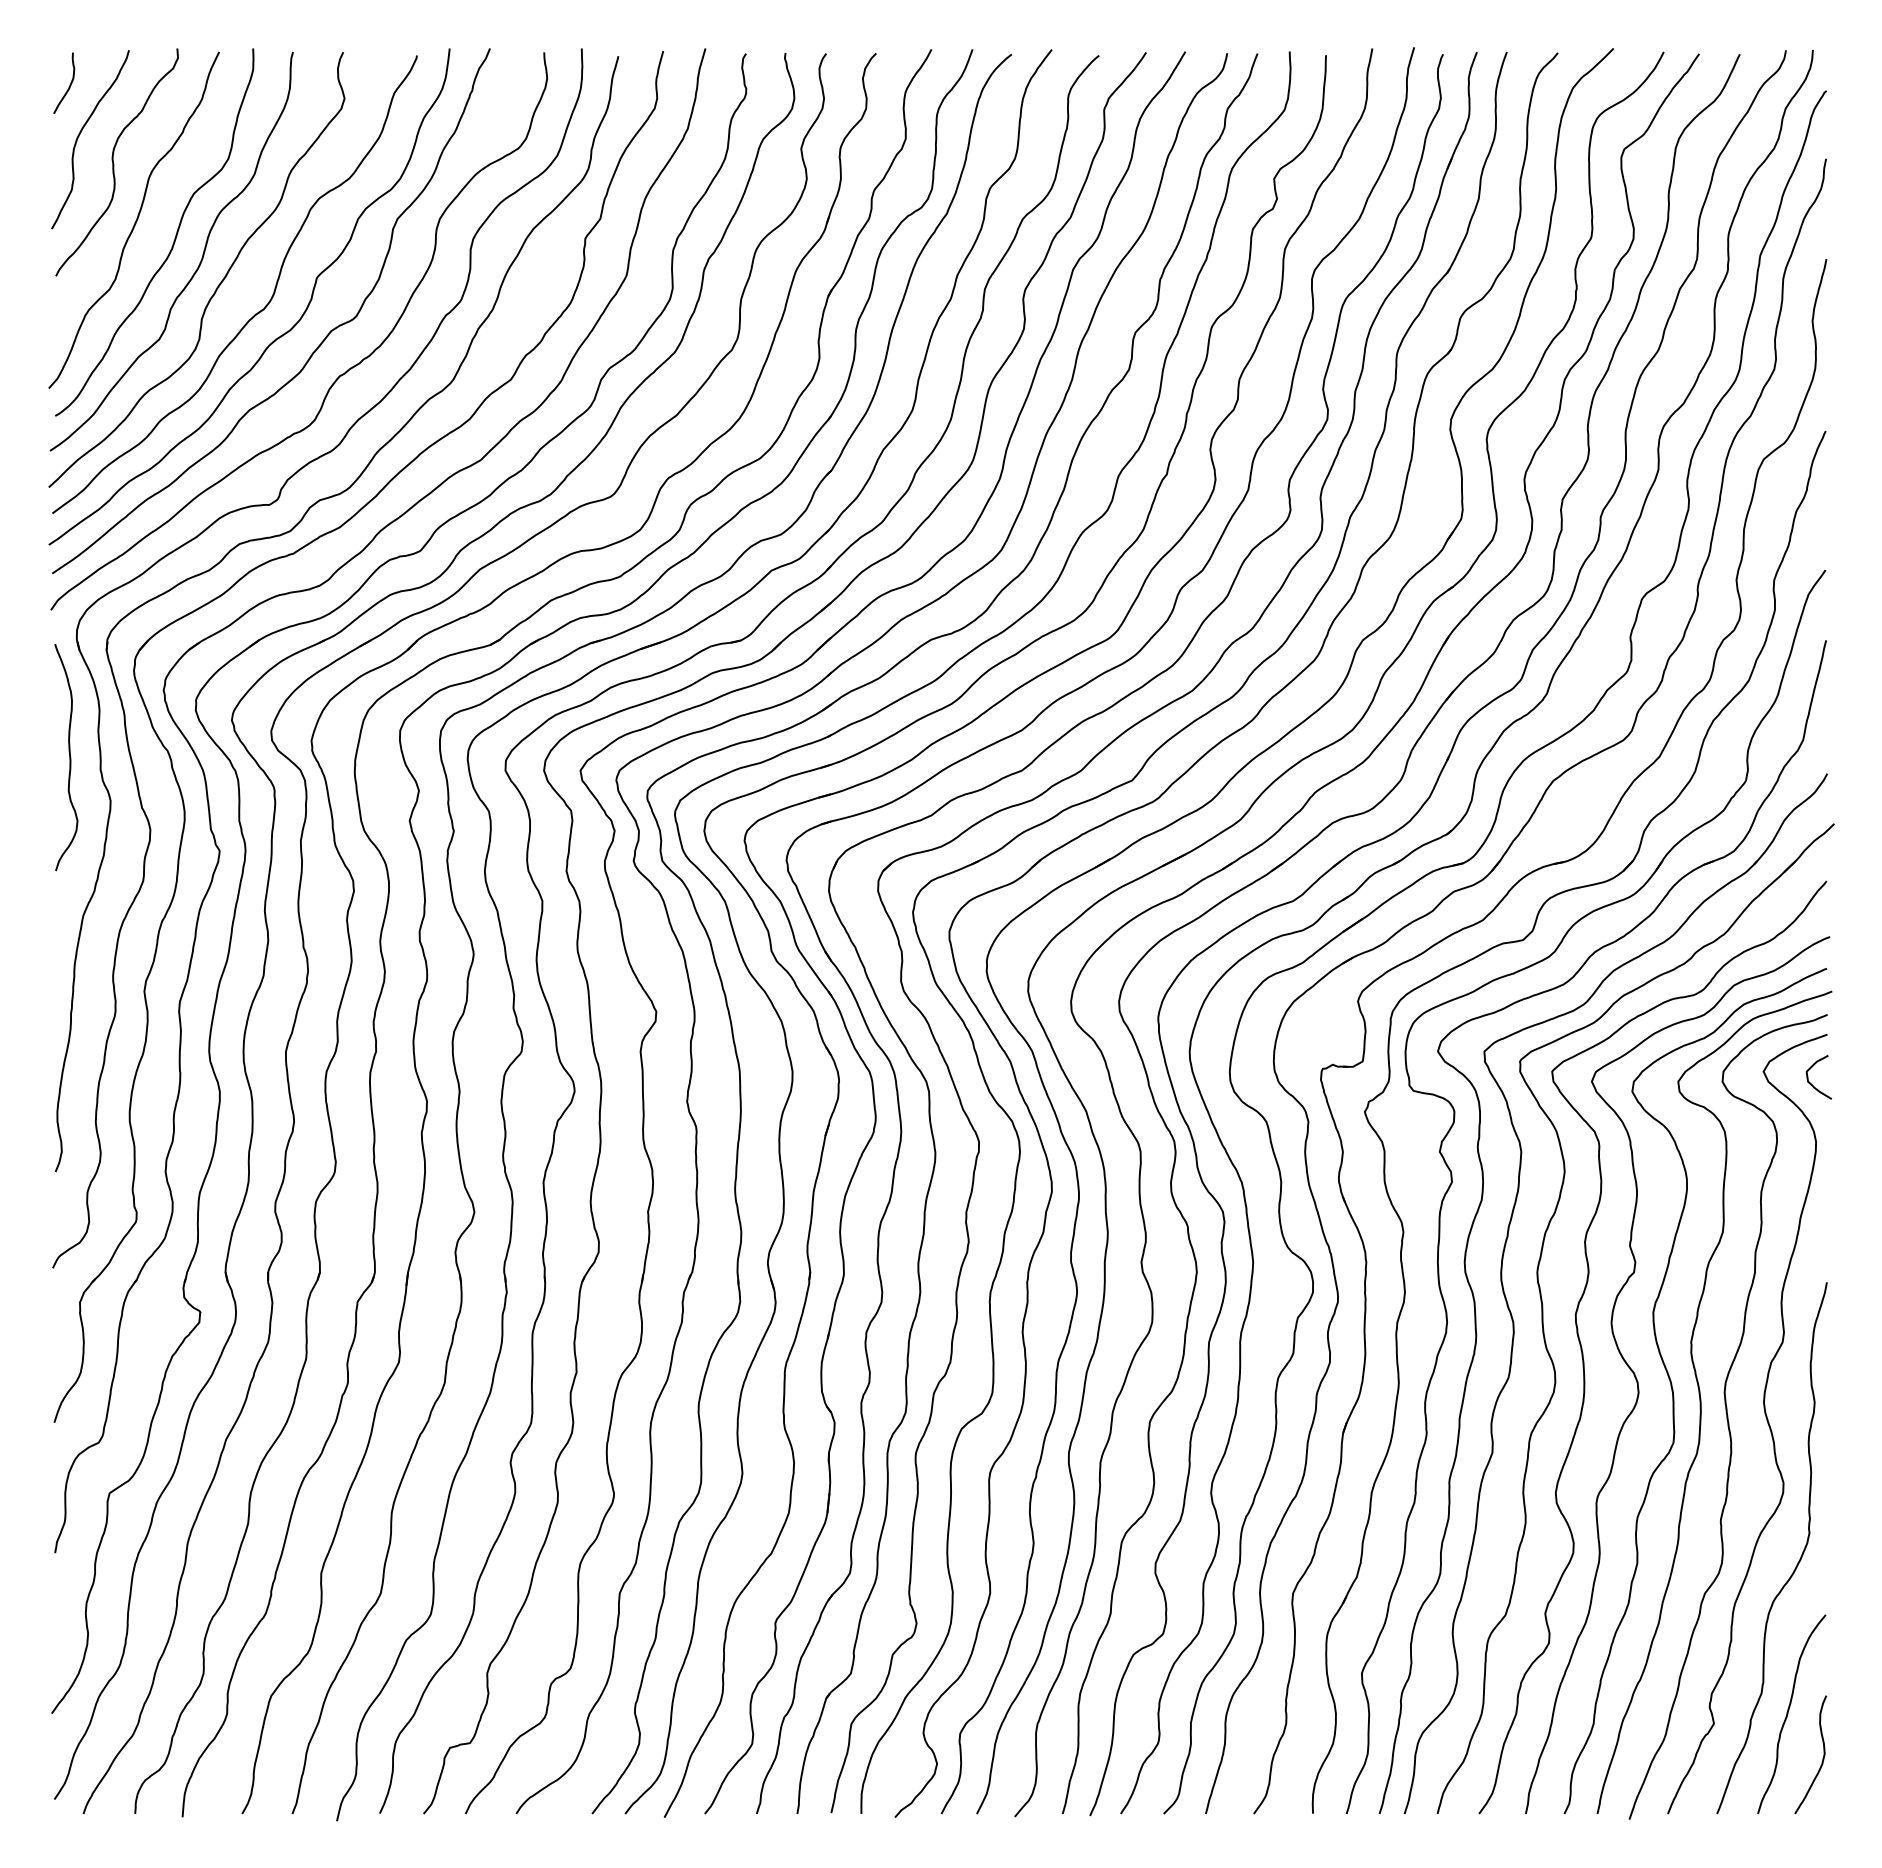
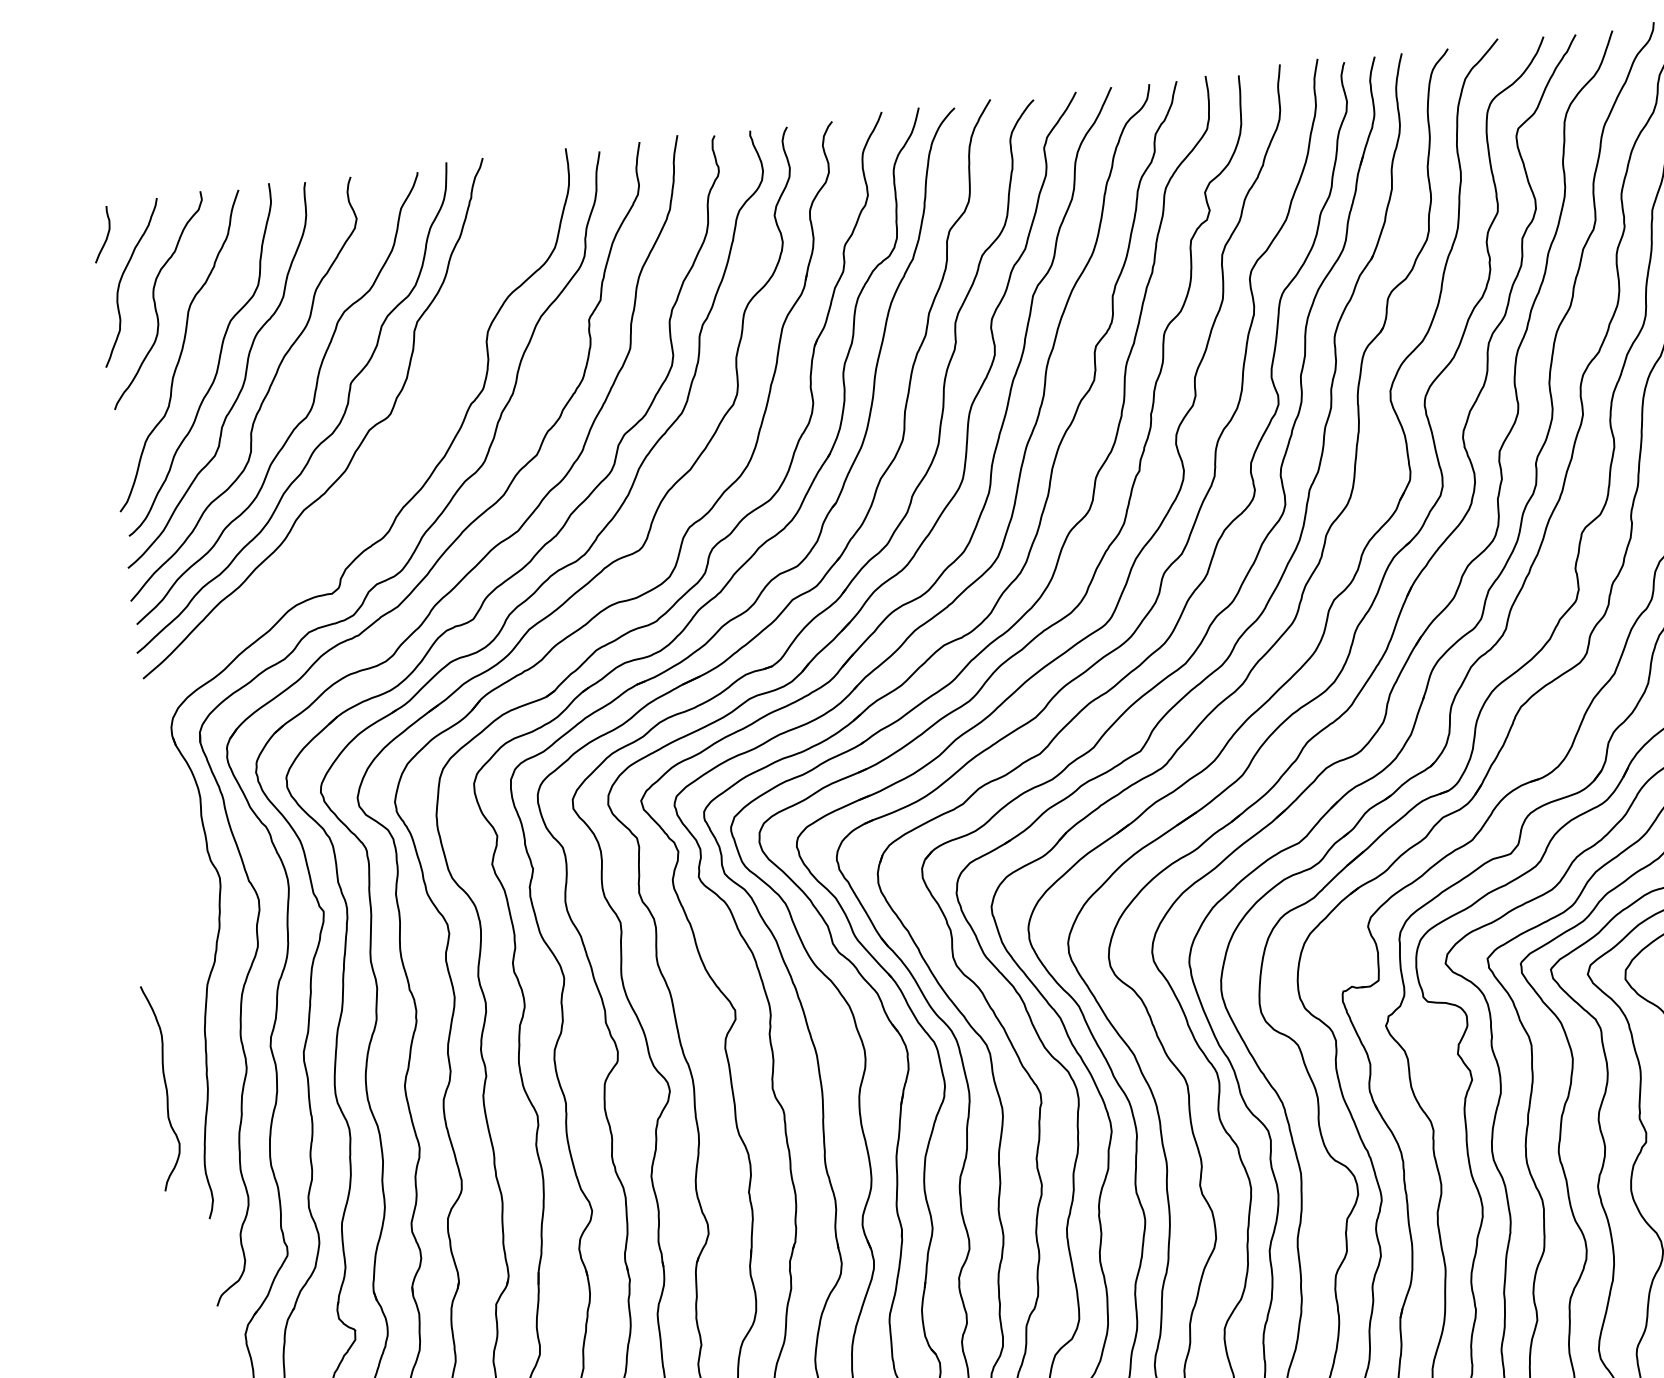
curve: (340, 374) -> (382, 468), removed
curve: (69, 757) -> (165, 1087), moved

